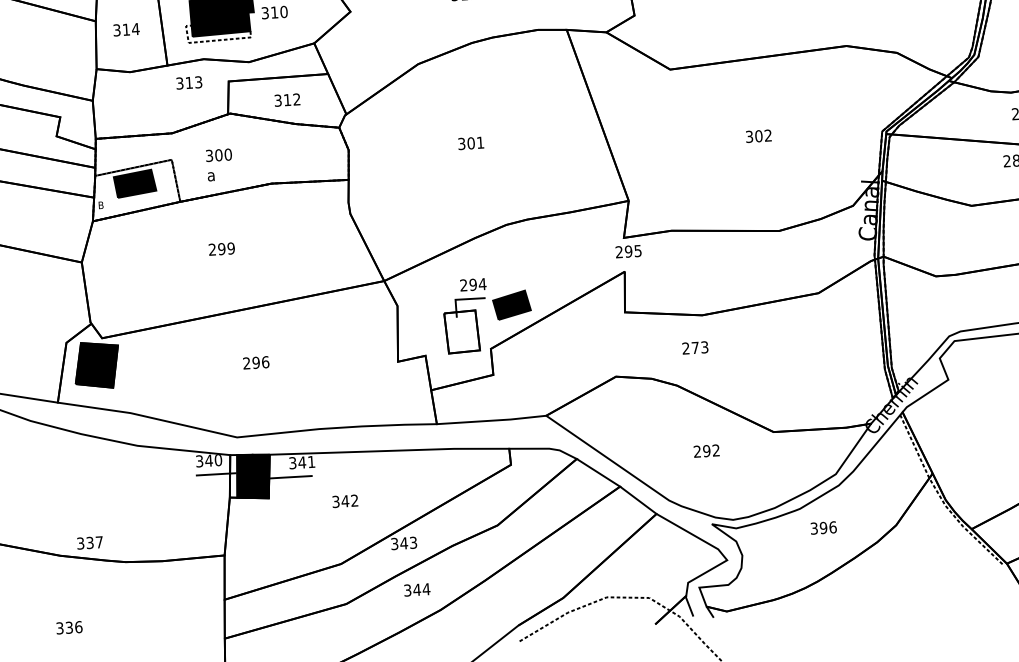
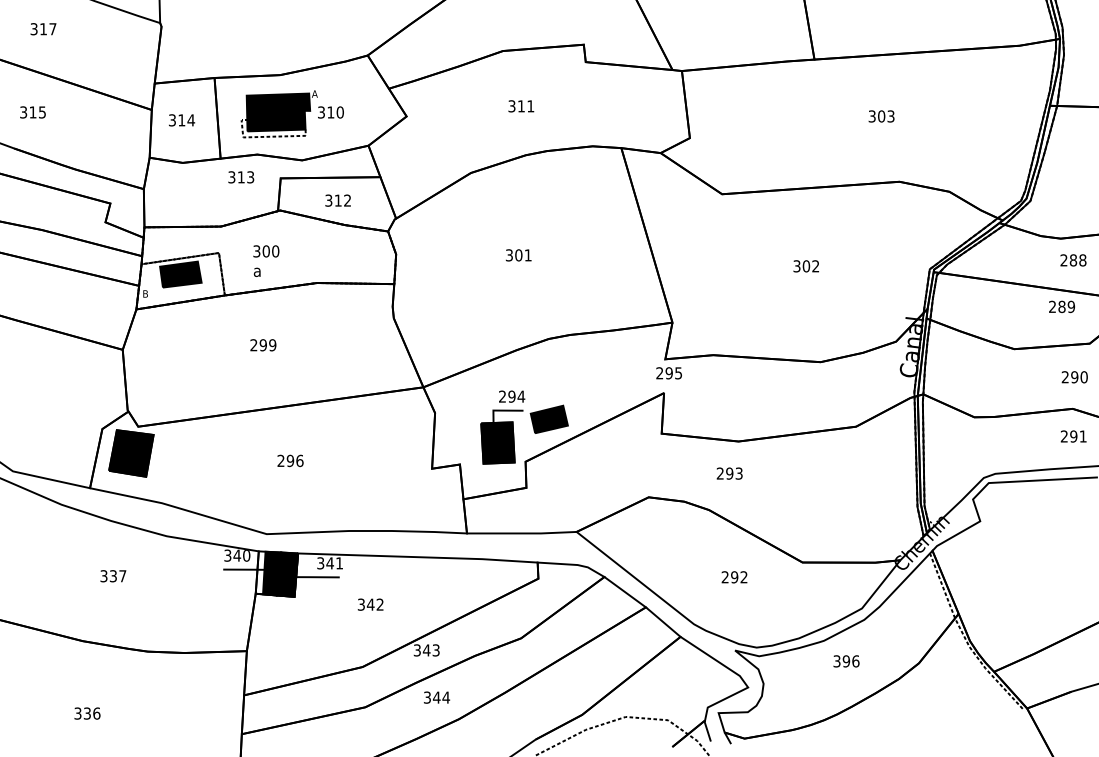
fill: (461, 331) -> (497, 442), added
text: (695, 347) -> (729, 473), 273 -> 293
text: (90, 543) -> (113, 576), moved

